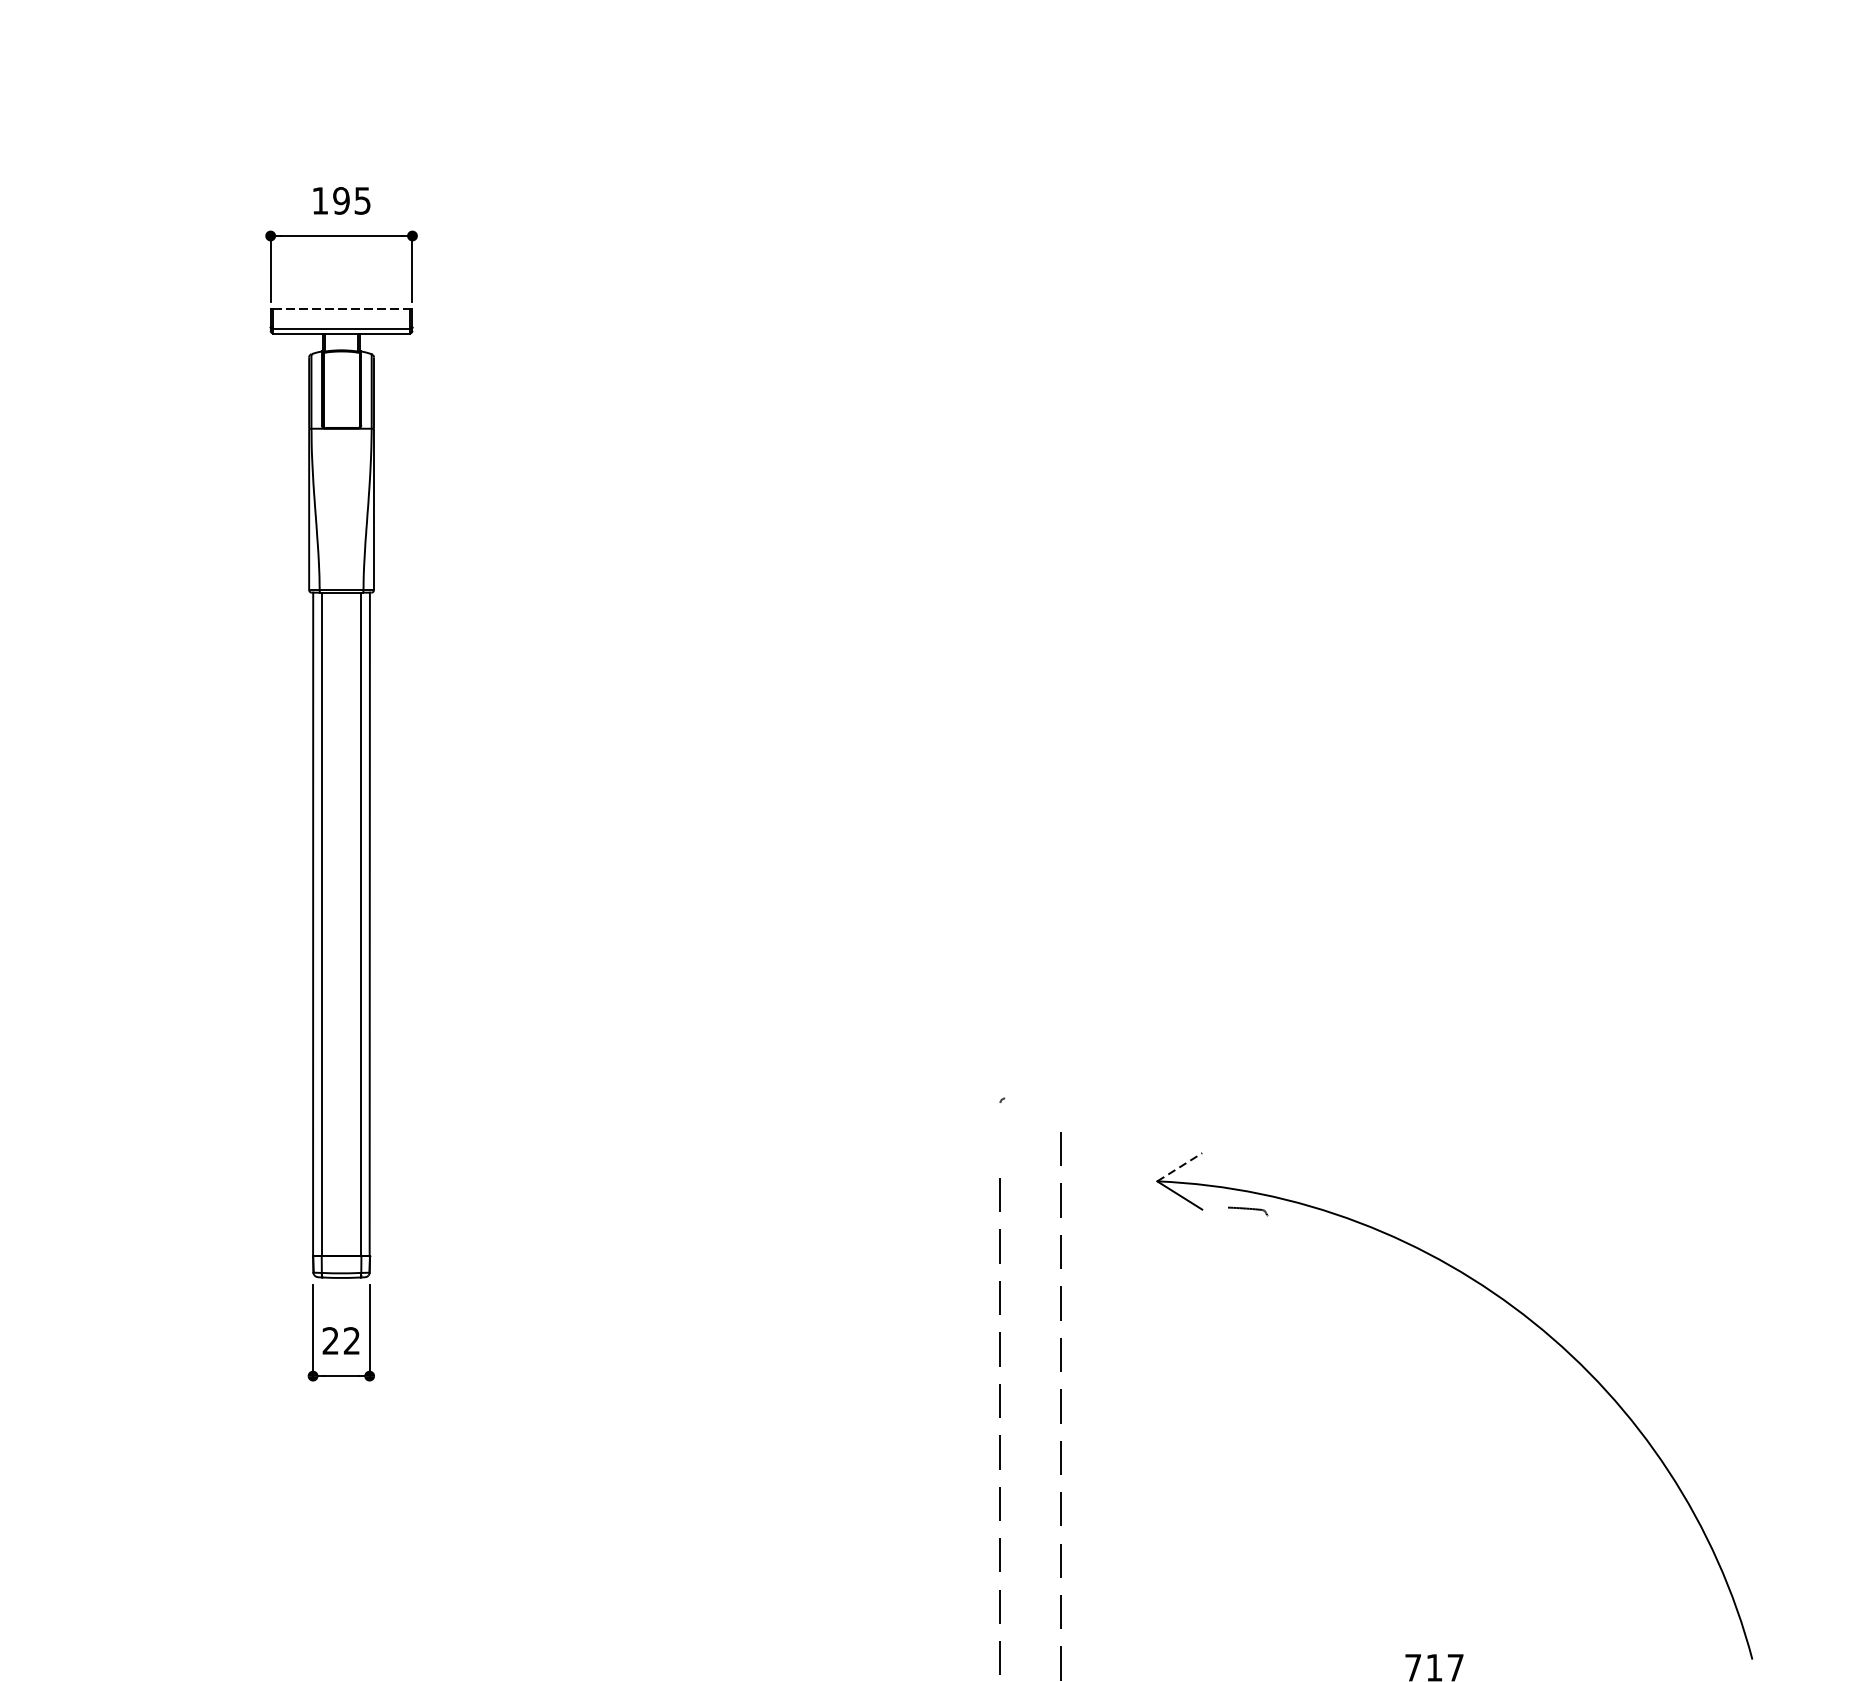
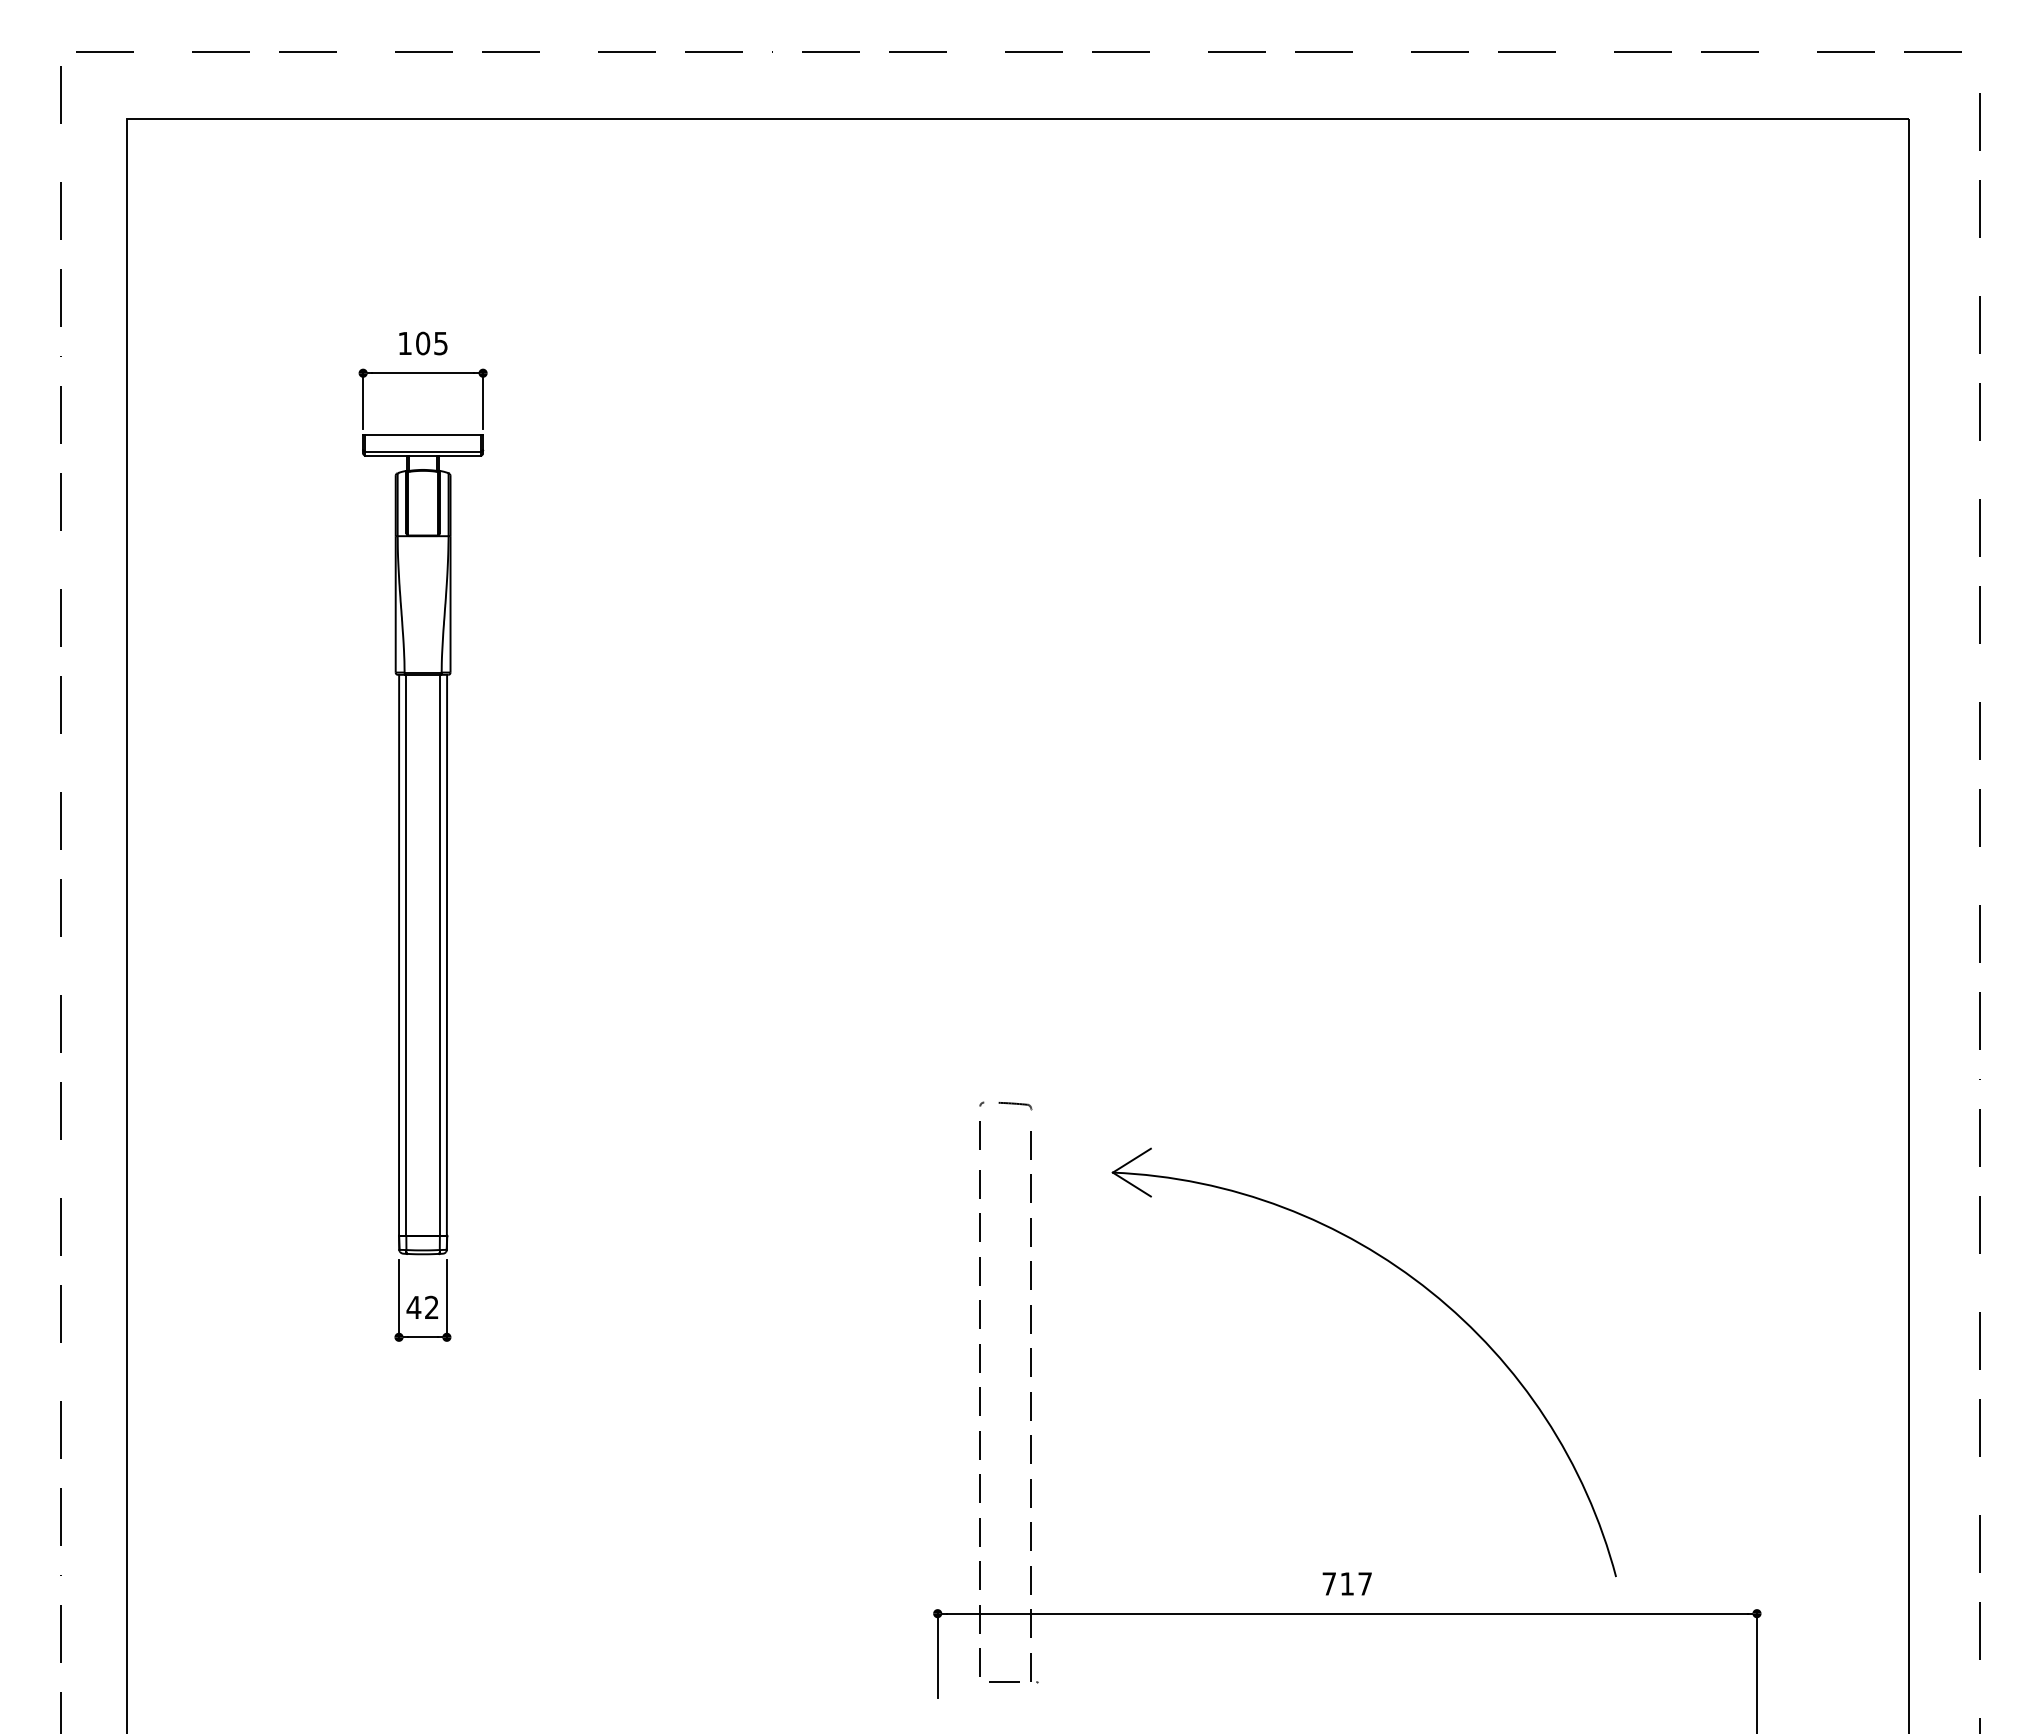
text: (342, 200) -> (423, 343), 195 -> 105
line: (342, 309) -> (423, 435), dashed -> solid
line: (999, 1137) -> (979, 1135), added
line: (1180, 1167) -> (1132, 1160), dashed -> solid
part: (1247, 1211) -> (1015, 1106), moved
text: (330, 1339) -> (413, 1306), 22 -> 42

